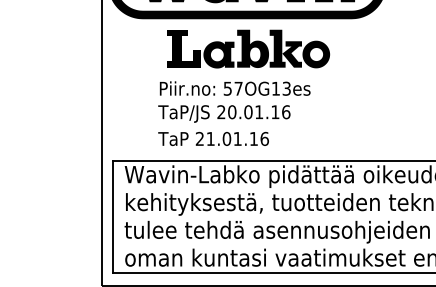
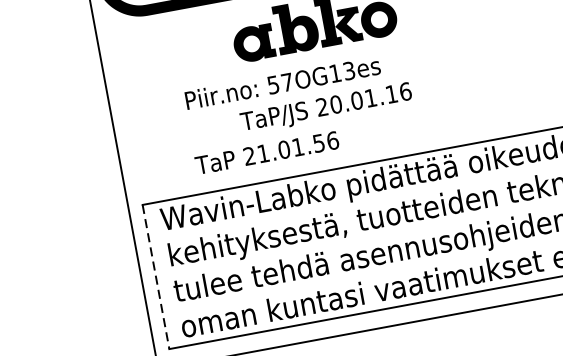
fill: (183, 48) -> (206, 43), removed
text: (224, 113) -> (326, 108), moved
text: (253, 138) -> (318, 142), 21.01.16 -> 21.01.56
line: (112, 217) -> (155, 278), solid -> dashed

